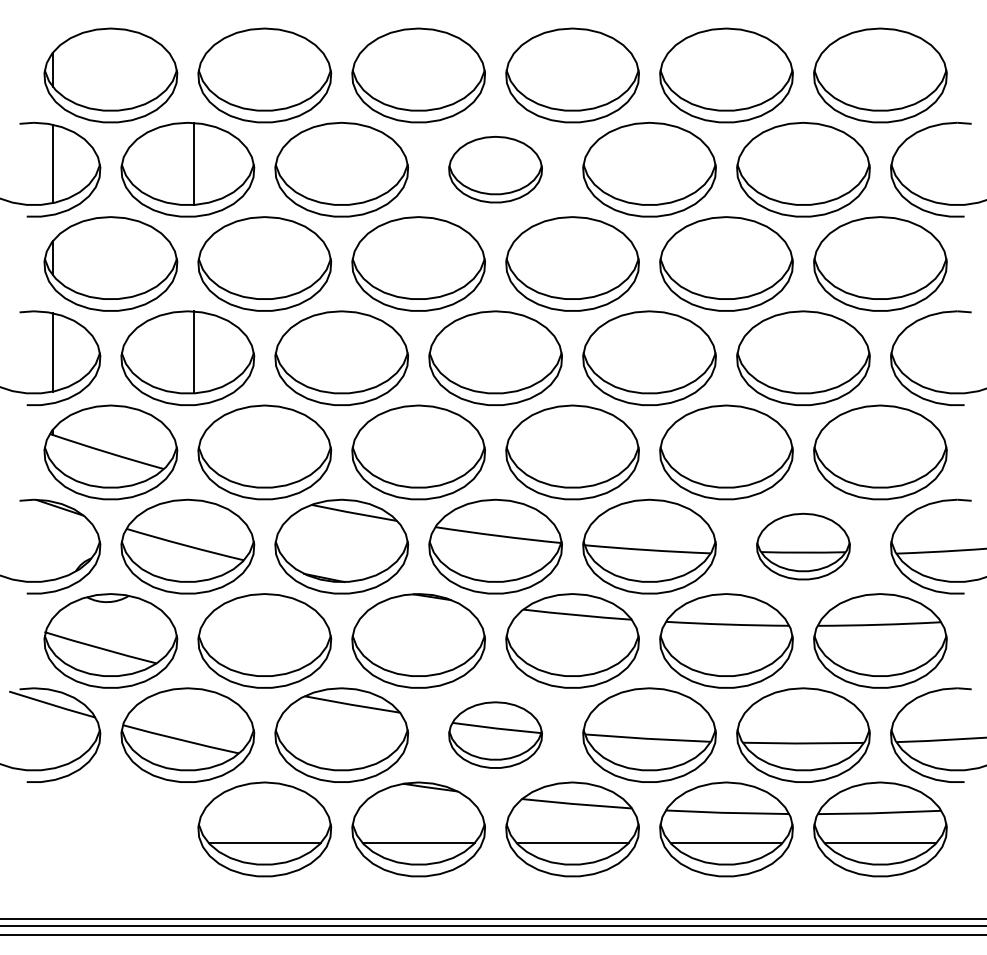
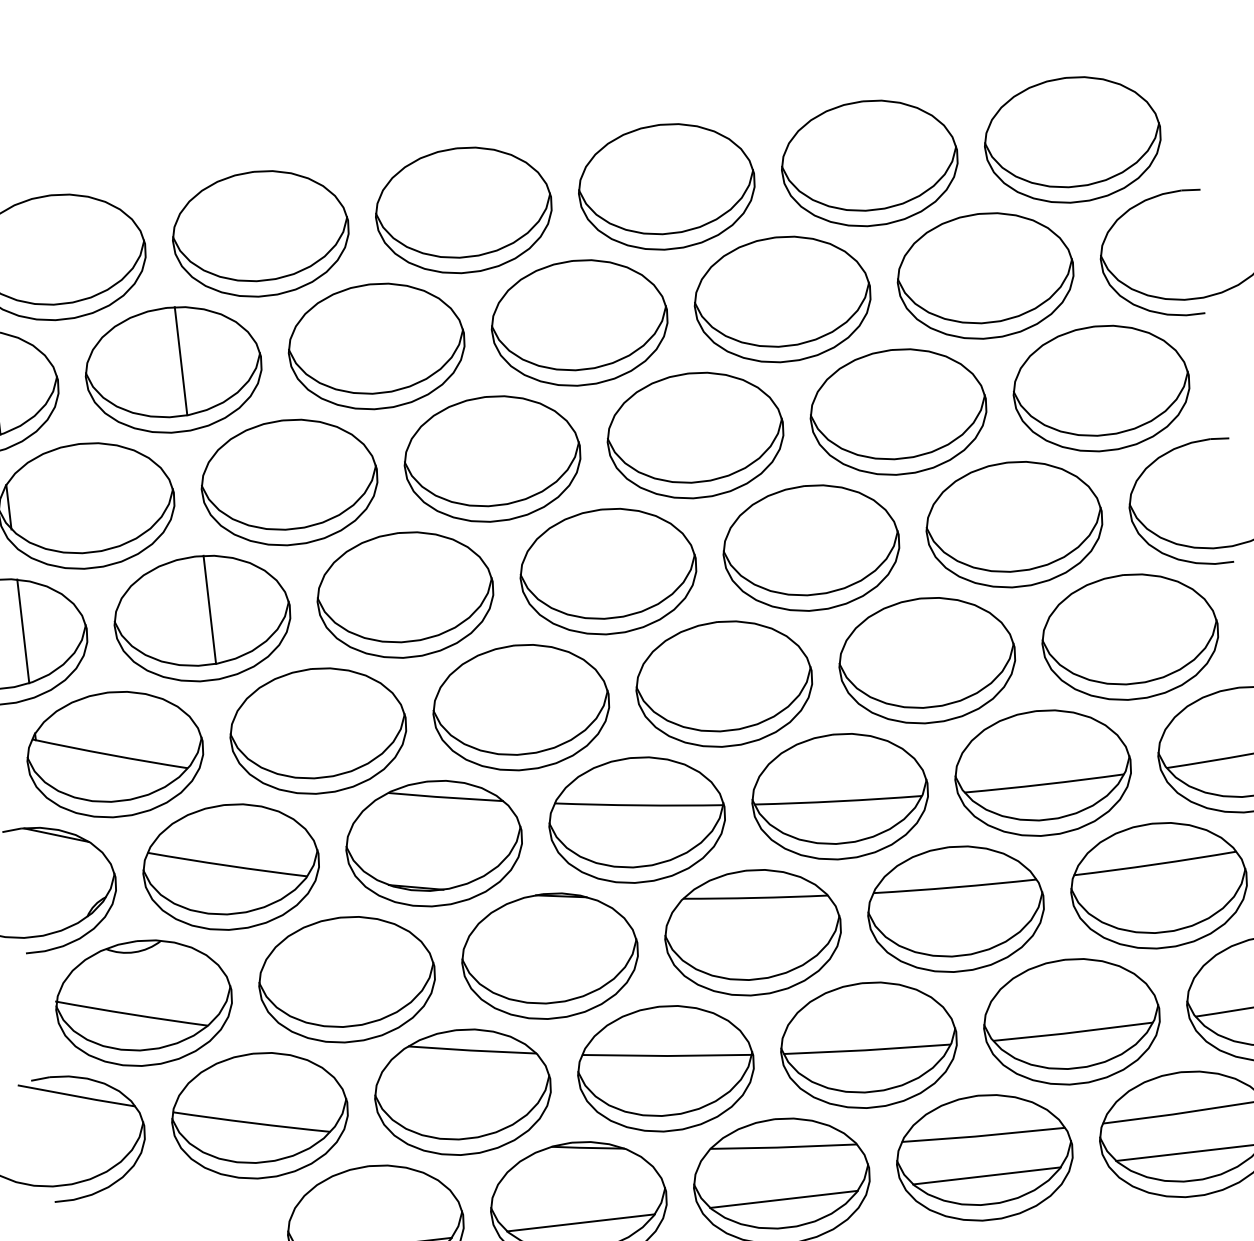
part: (495, 169) -> (579, 322), size x1.43
part: (803, 546) -> (1043, 772), size x1.43
part: (495, 734) -> (665, 1067), size x1.43

